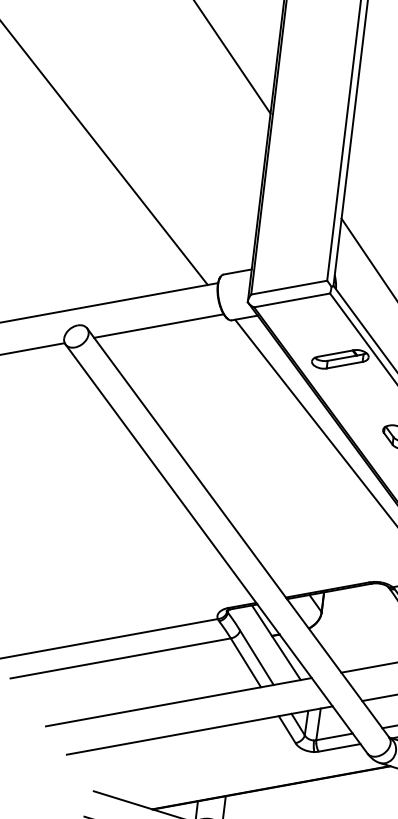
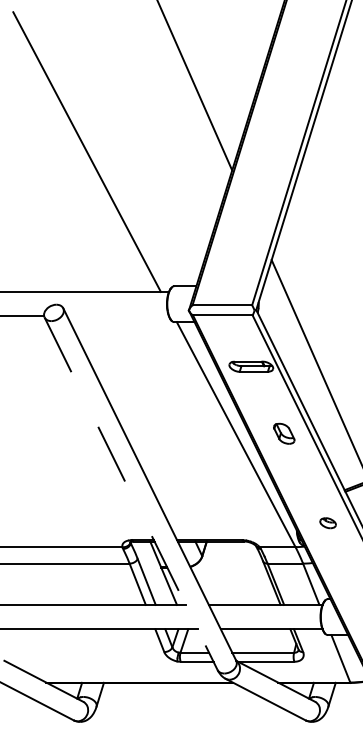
line: (158, 326) -> (117, 316), removed
line: (217, 549) -> (131, 494), solid -> dashed

